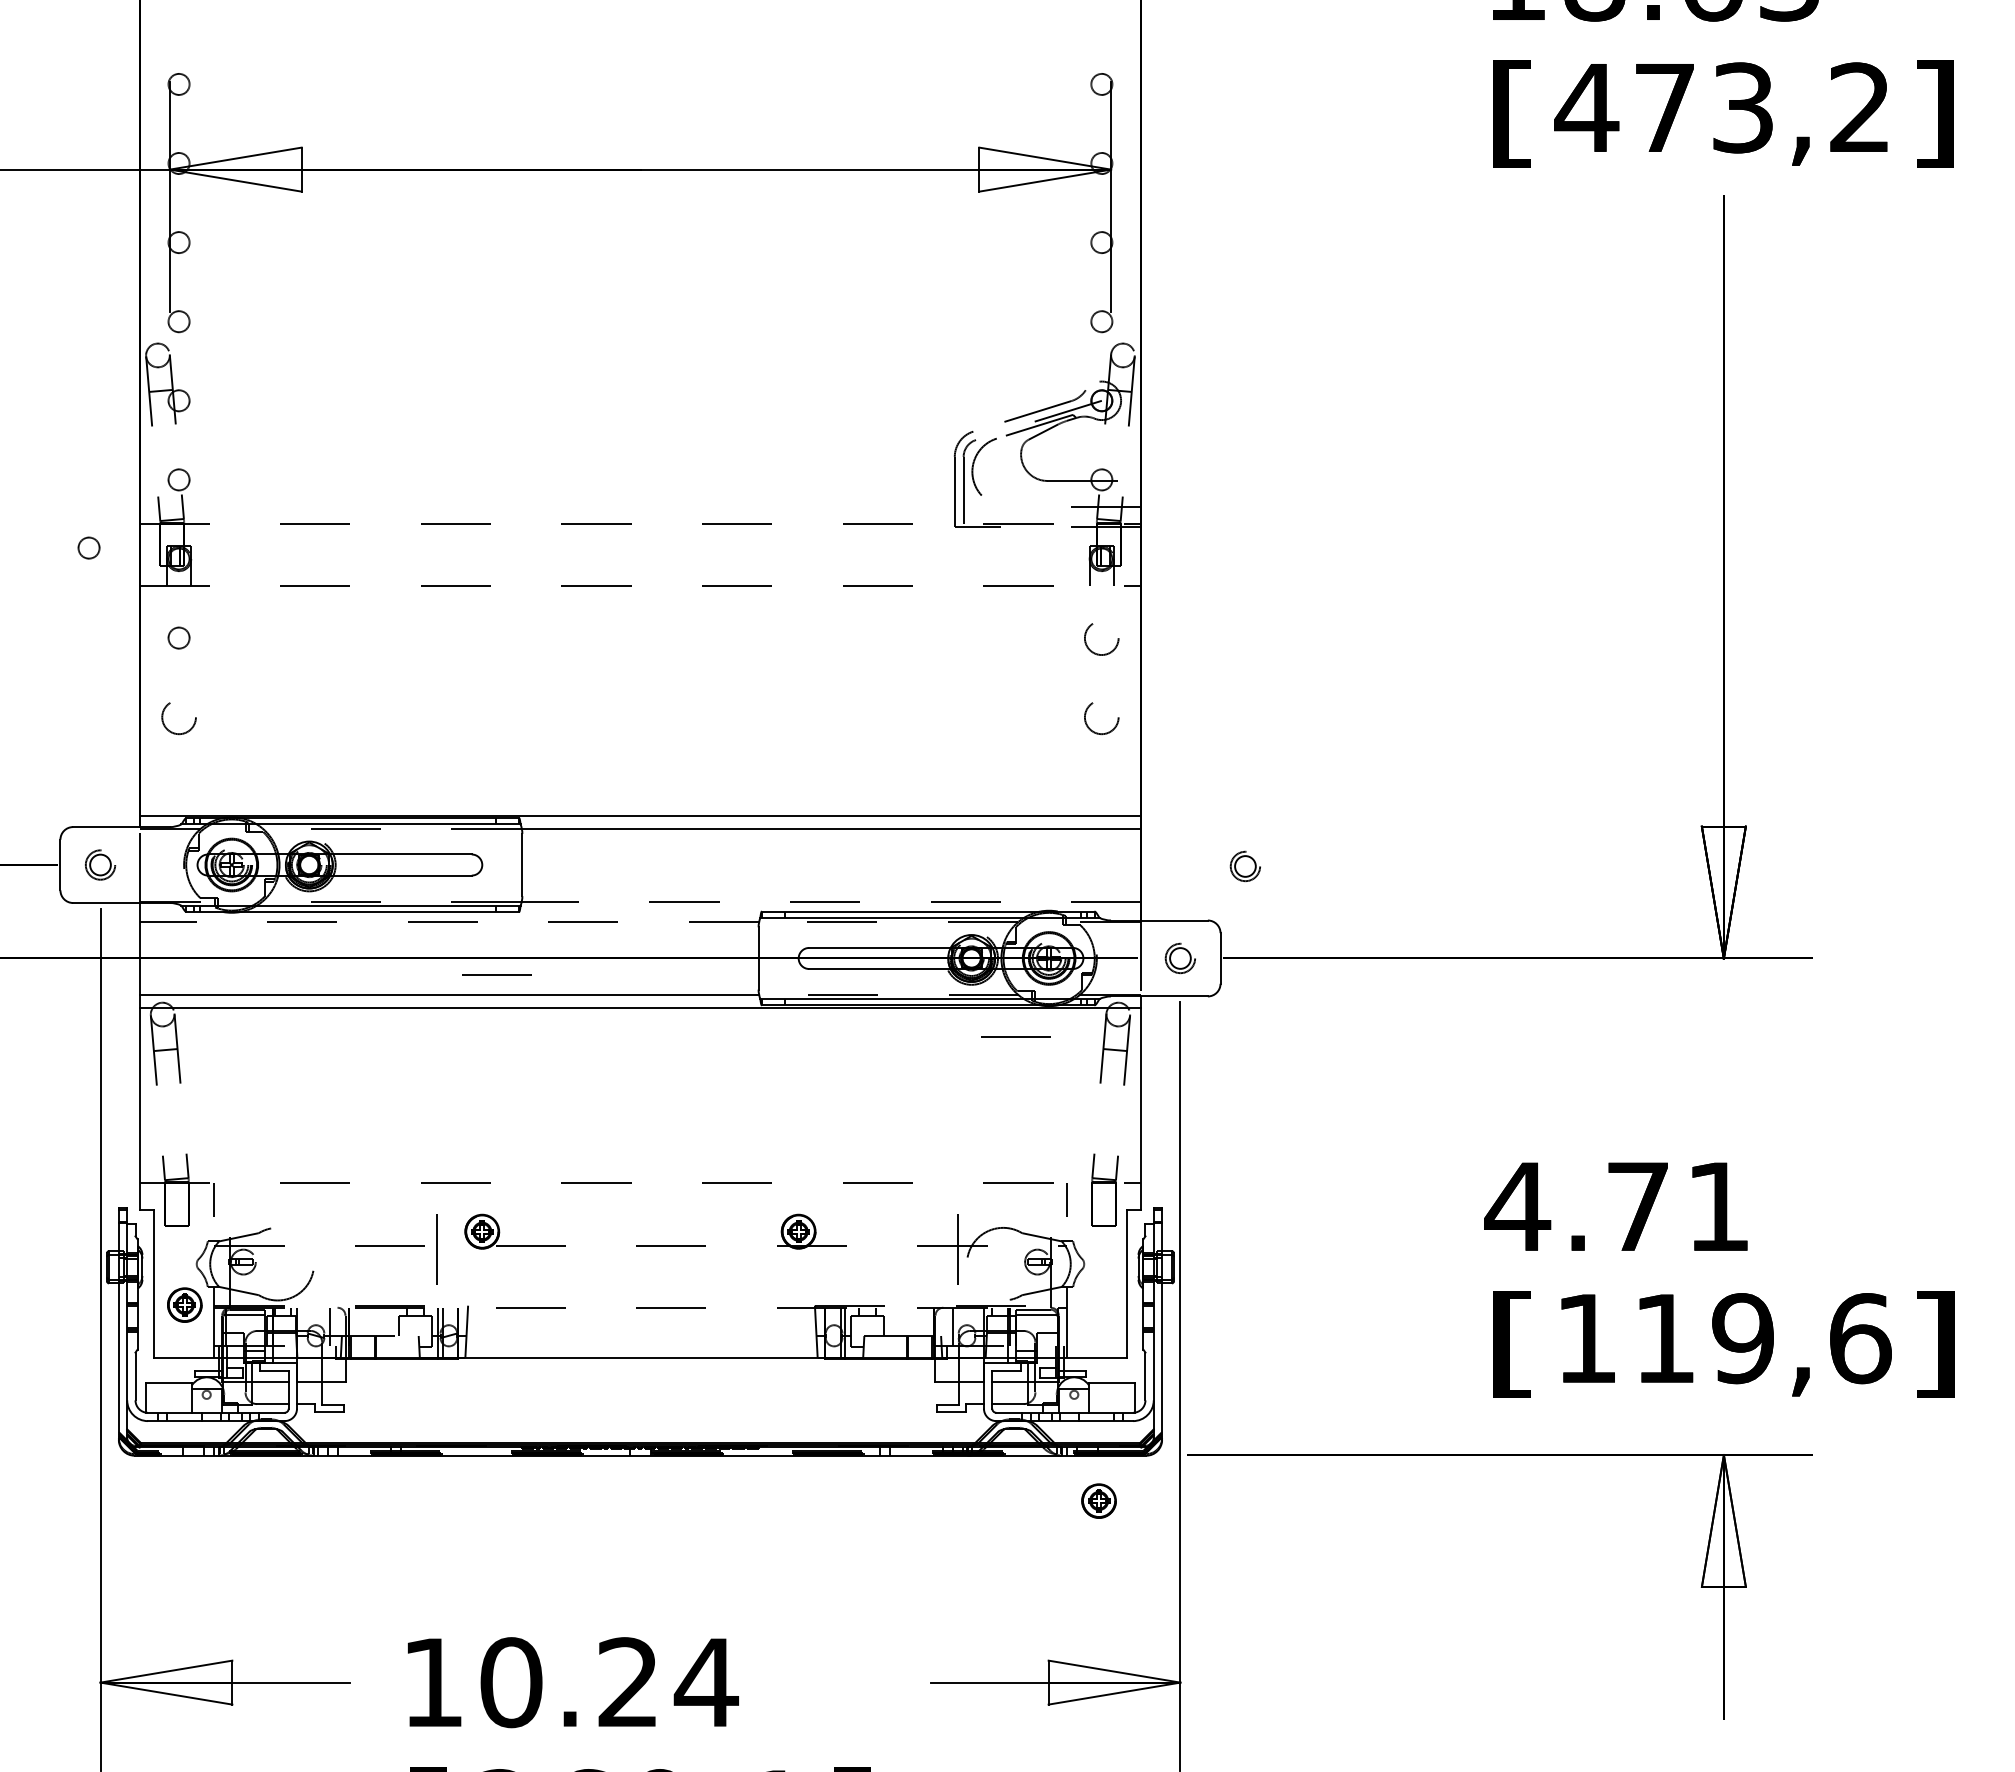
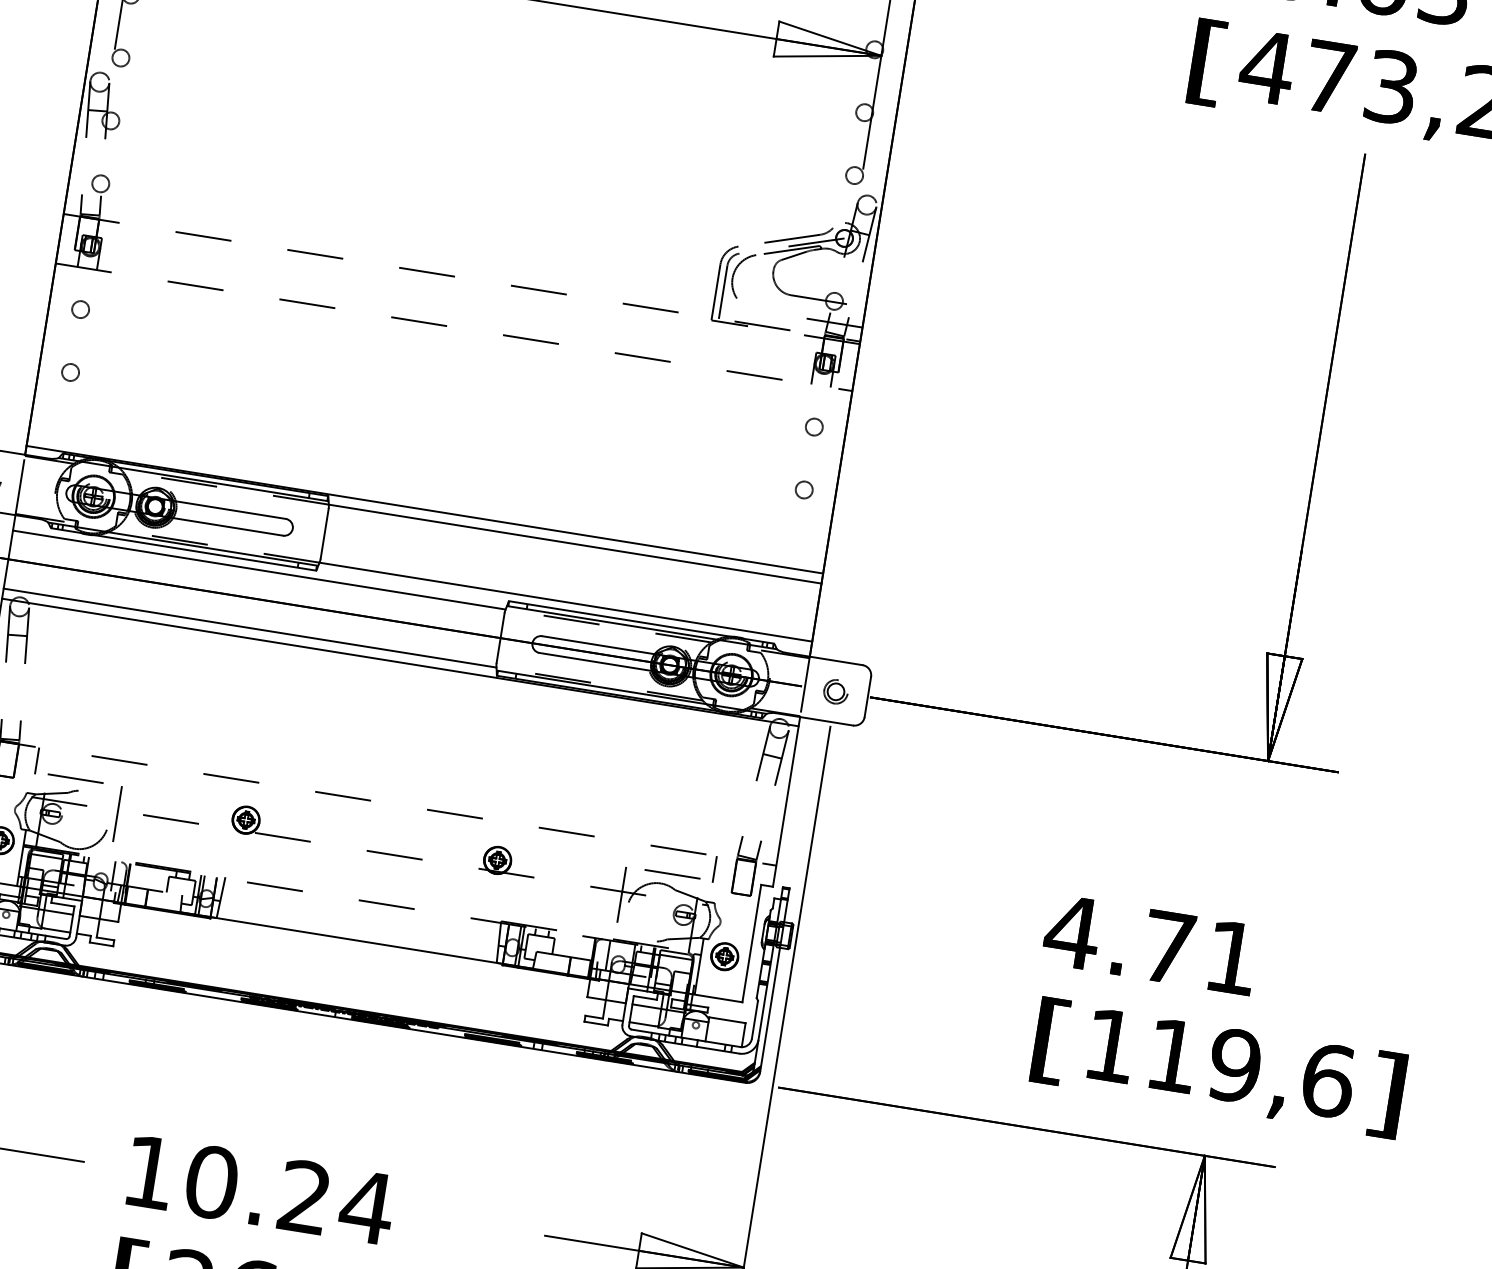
circle: (88, 547) -> (20, 226), removed
circle: (1101, 637) -> (814, 426), size x0.62
circle: (178, 716) -> (70, 371), size x0.62
circle: (1101, 716) -> (804, 489), size x0.62
part: (1244, 866) -> (898, 626), removed
line: (831, 901) -> (565, 602), dashed -> solid
line: (449, 922) -> (259, 570), dashed -> solid
line: (496, 974) -> (75, 777), moved
line: (1015, 1036) -> (672, 873), moved
line: (436, 1249) -> (116, 813), moved
part: (1098, 1500) -> (724, 956), moved

